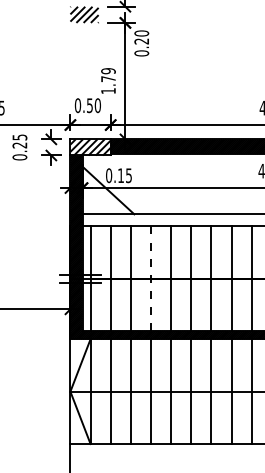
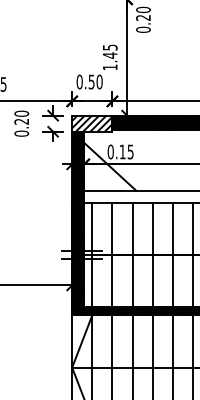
text: (108, 75) -> (110, 51), 1.79 -> 1.45
text: (19, 137) -> (21, 113), 0.25 -> 0.20
line: (151, 279) -> (153, 255), dashed -> solid

